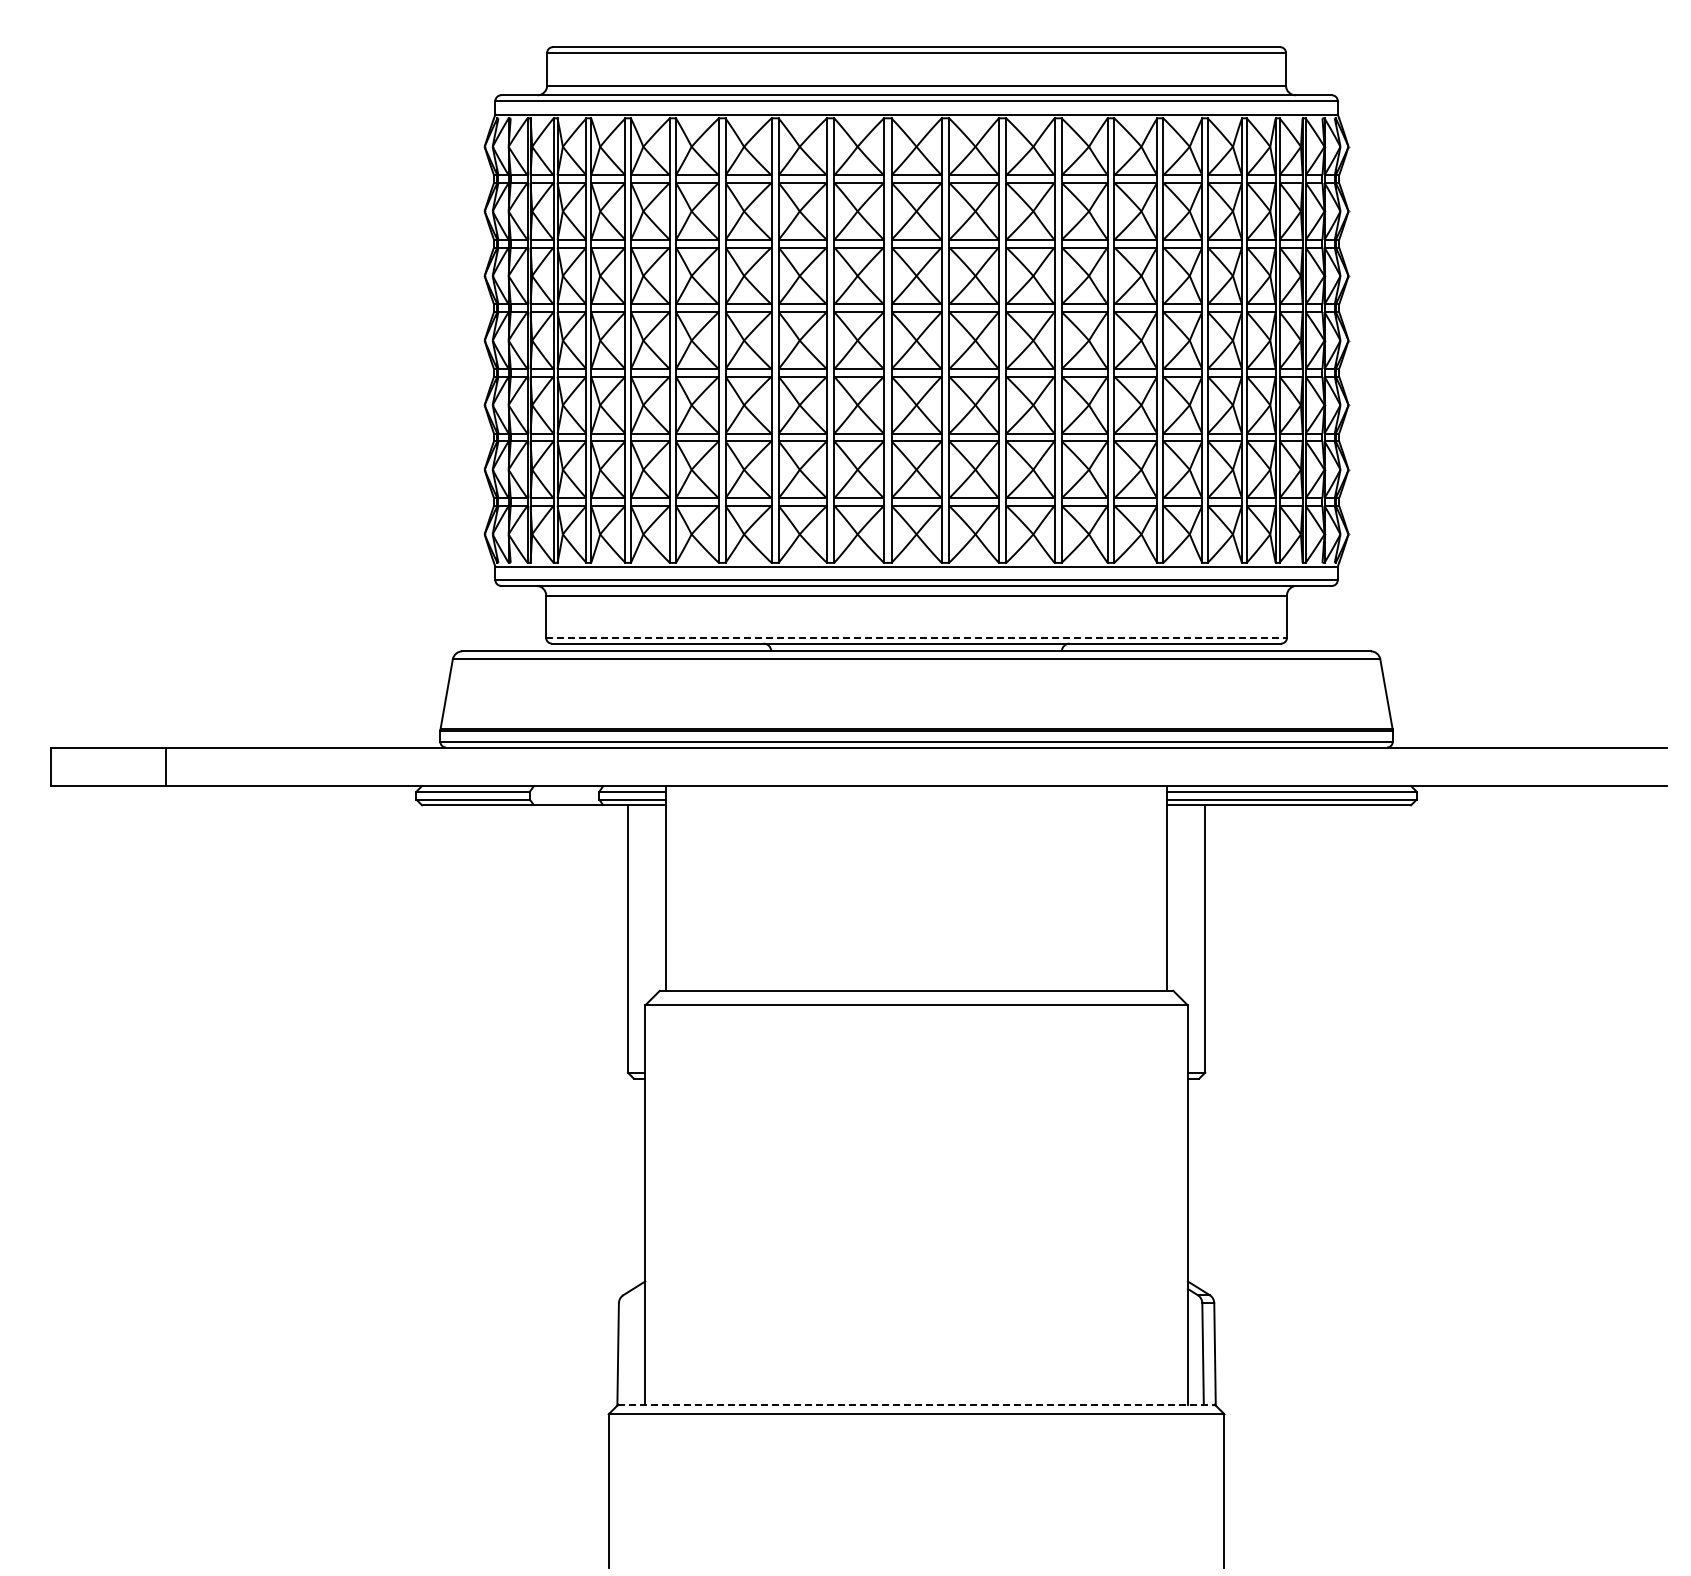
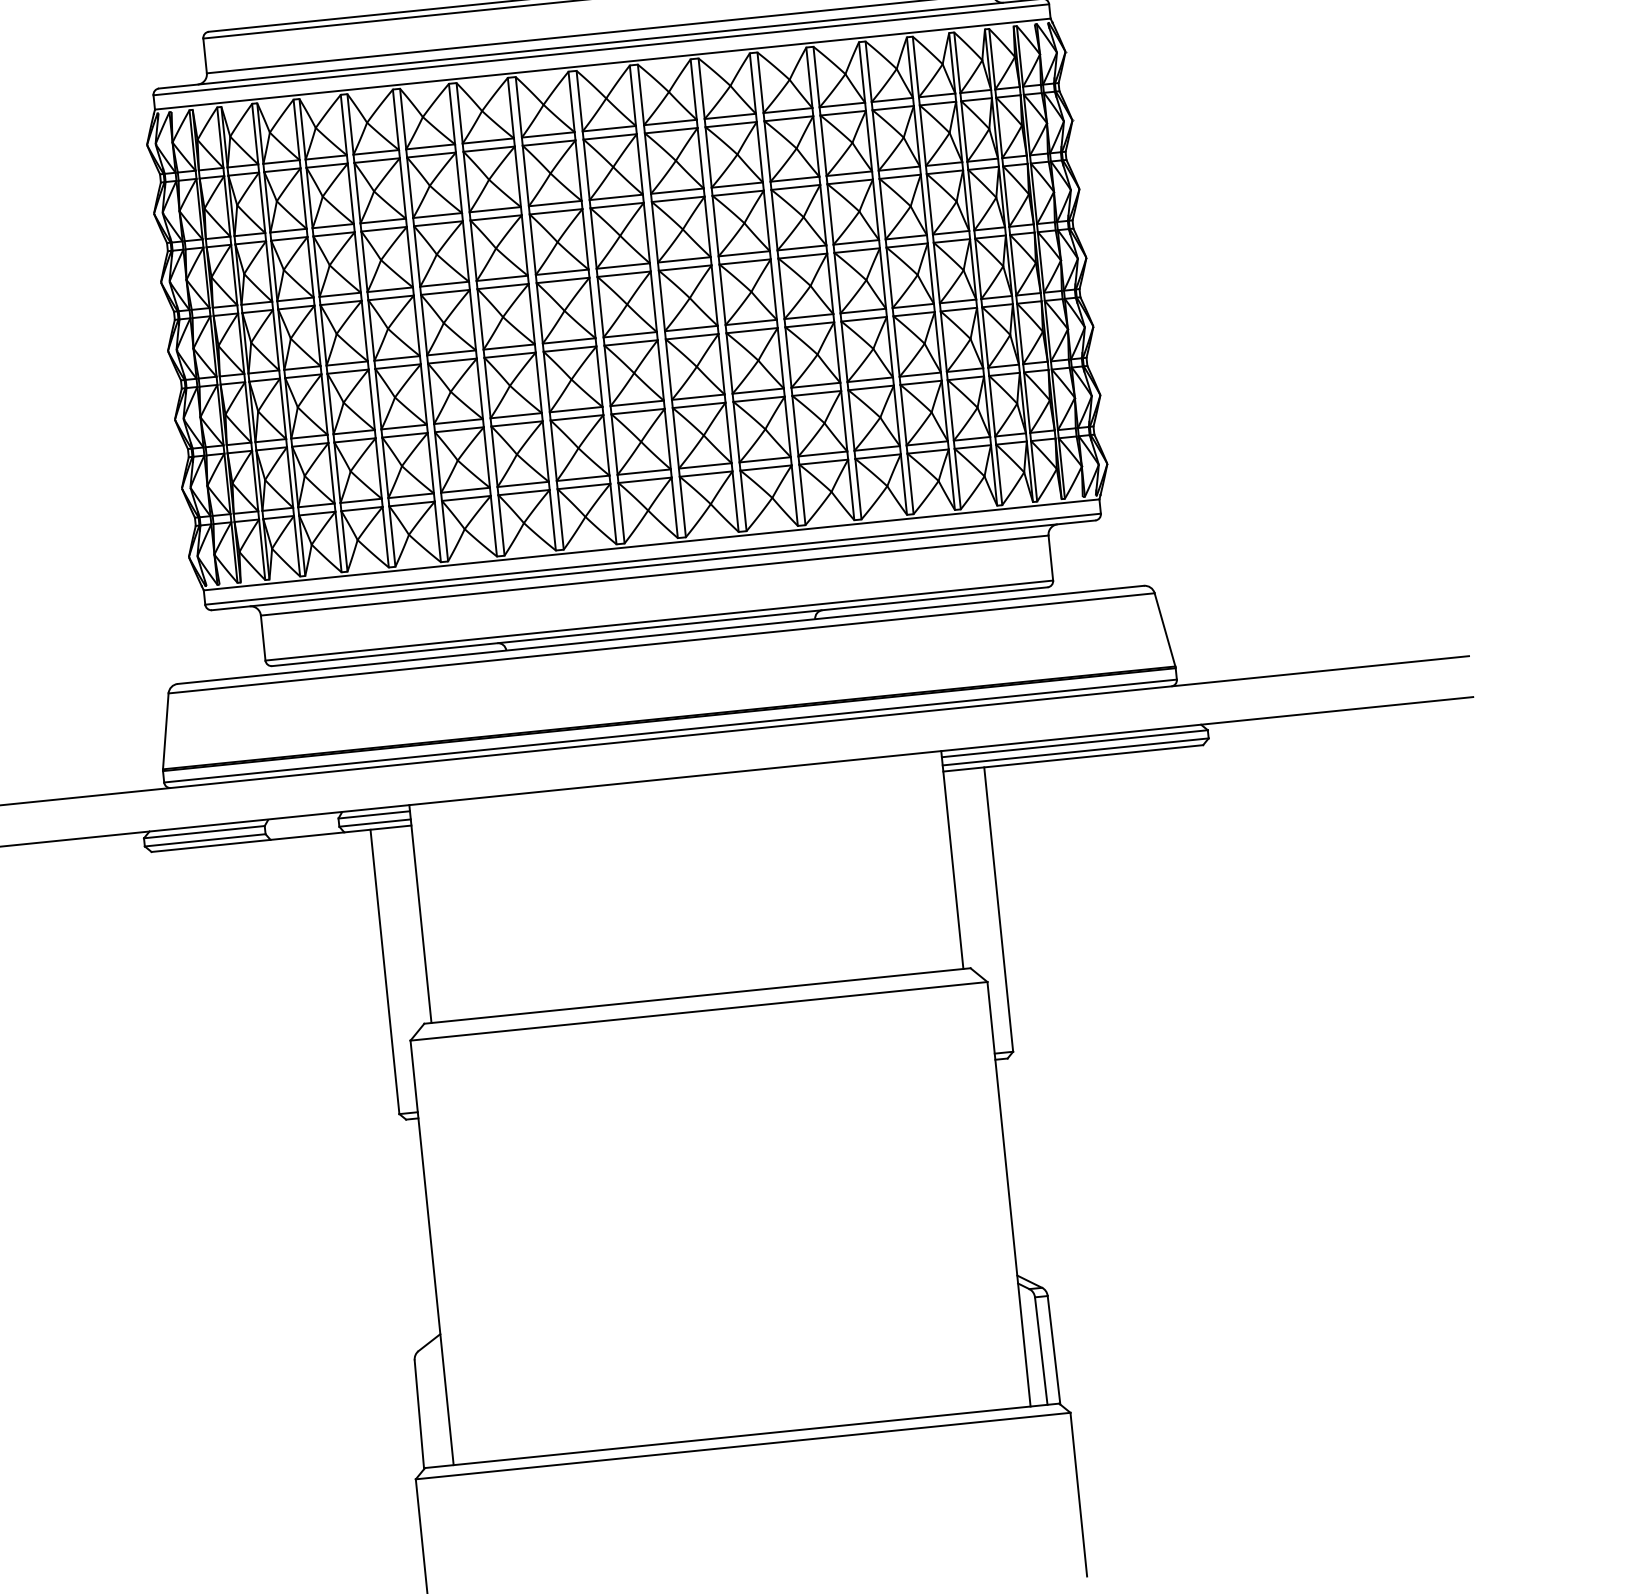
line: (917, 637) -> (660, 620), dashed -> solid
line: (917, 1404) -> (743, 1435), dashed -> solid

